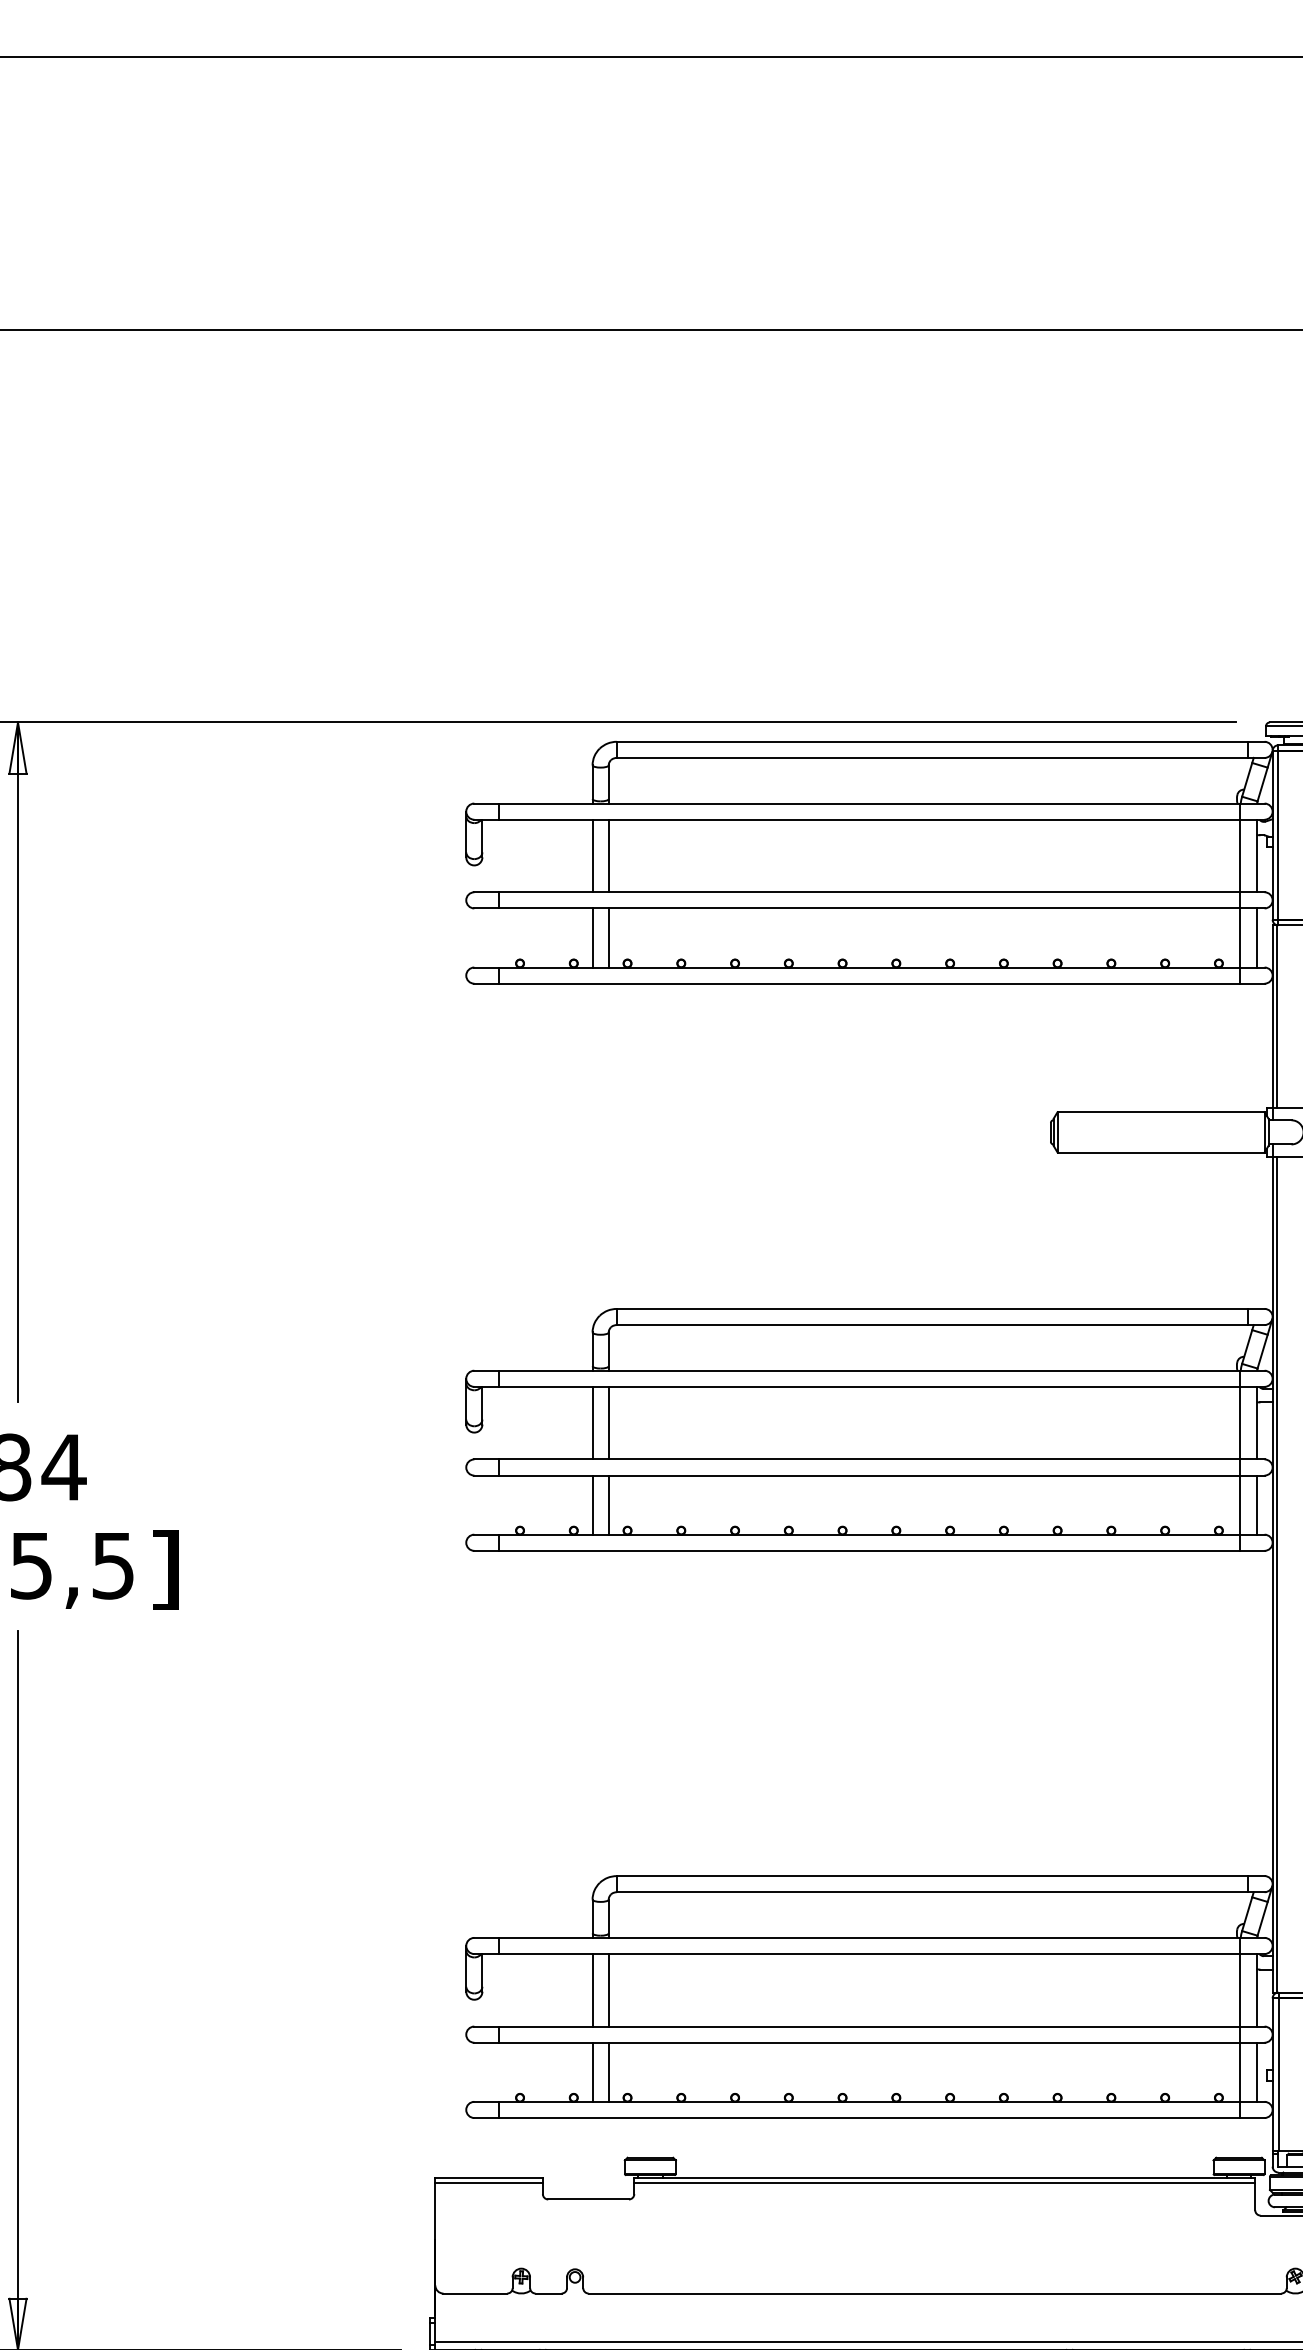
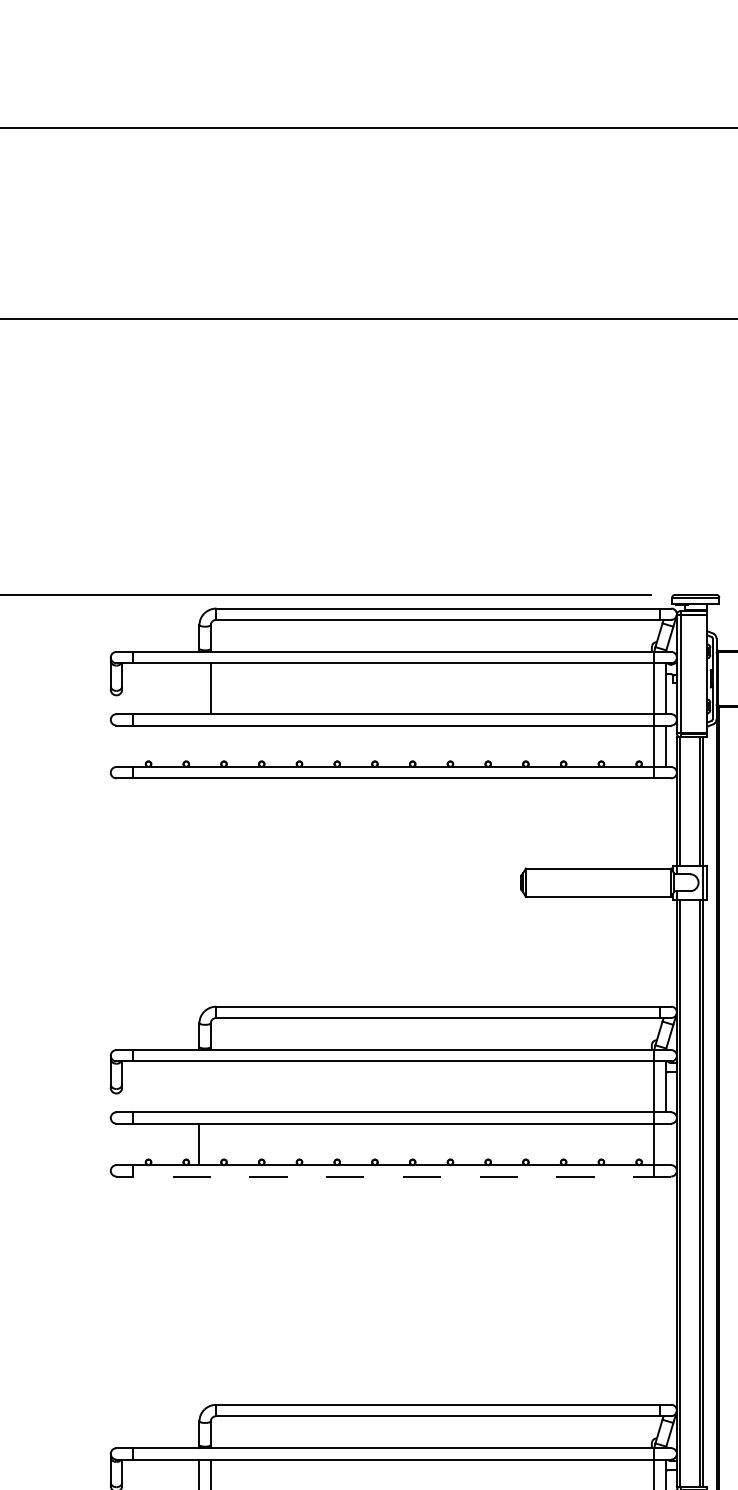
line: (592, 855) -> (199, 688), removed
line: (592, 937) -> (199, 745), removed
line: (608, 937) -> (210, 745), removed
line: (592, 1422) -> (199, 1086), removed
line: (608, 1422) -> (210, 1086), removed
line: (608, 1504) -> (210, 1143), removed
line: (1256, 1504) -> (665, 1143), removed
line: (868, 1550) -> (393, 1176), solid -> dashed

